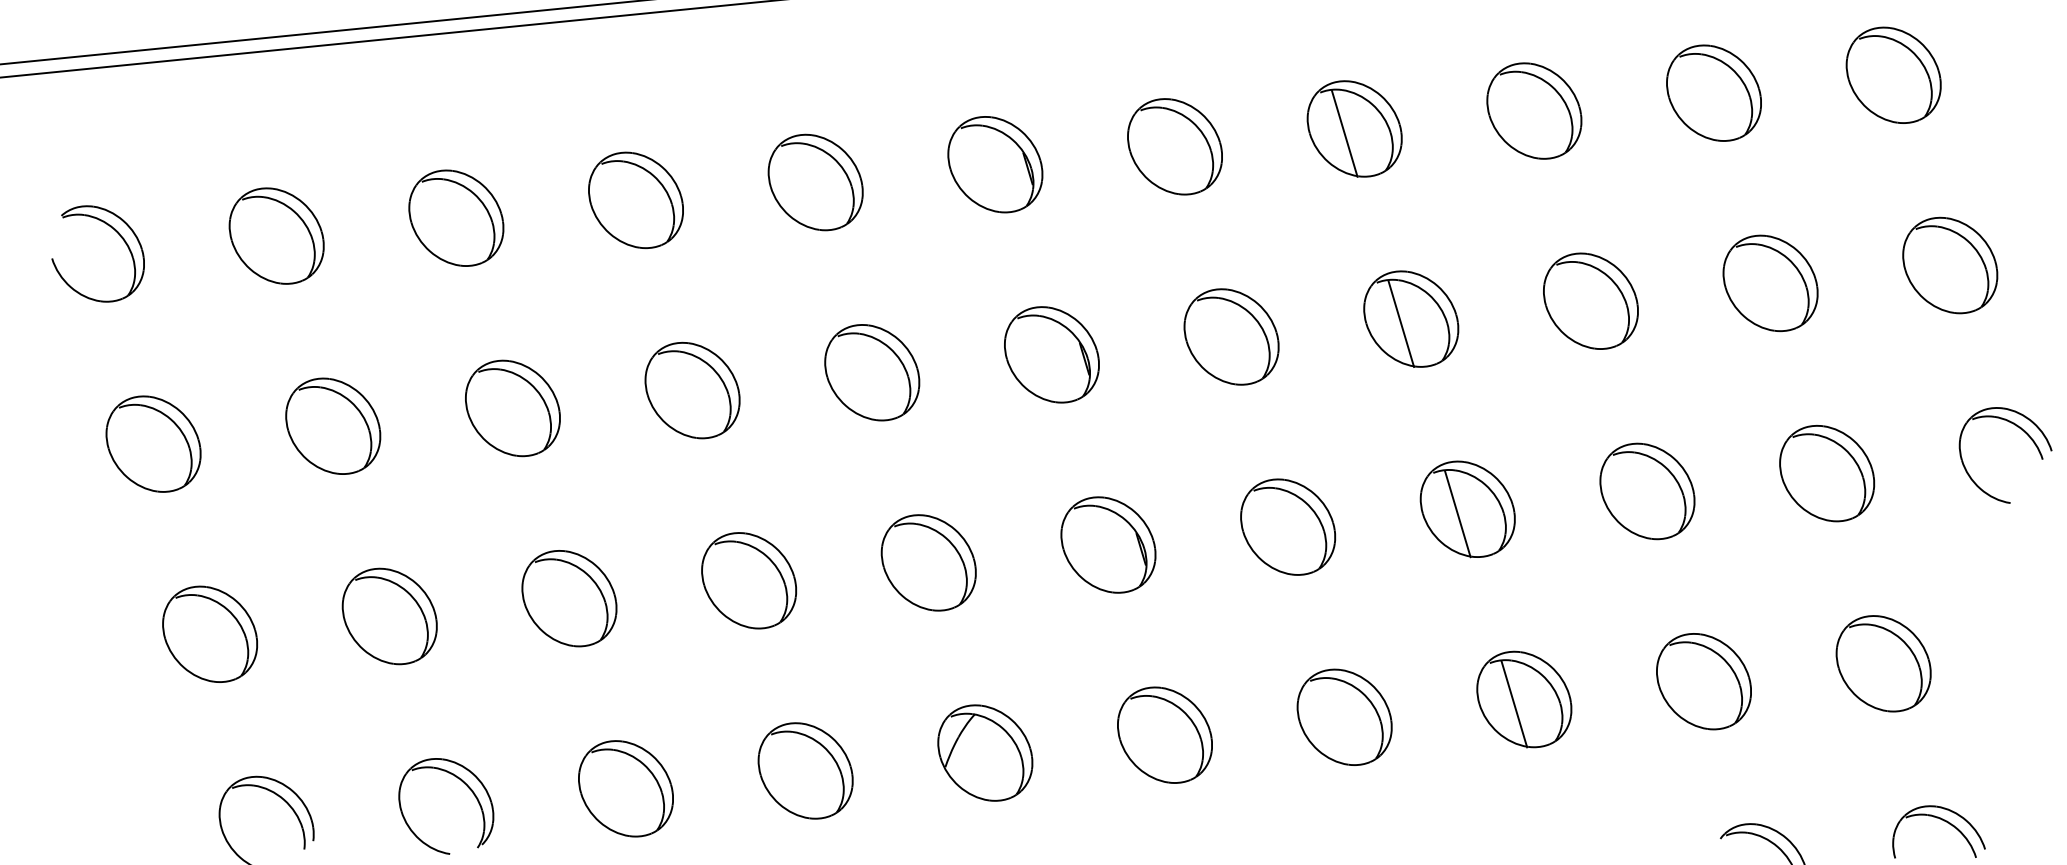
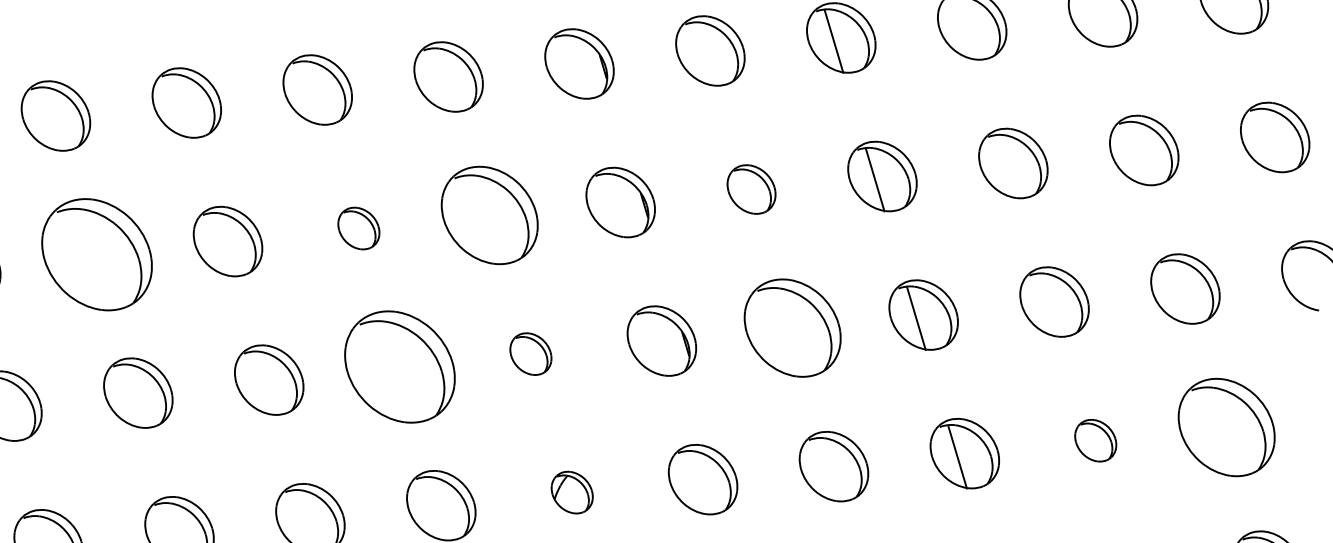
part: (1231, 336) -> (751, 189), size x0.7
part: (872, 372) -> (489, 215), size x1.4
part: (692, 390) -> (358, 228), size x0.6
part: (333, 425) -> (97, 254), size x1.6
part: (1288, 526) -> (793, 327), size x1.4
part: (928, 562) -> (530, 353), size x0.6
part: (749, 580) -> (400, 366), size x1.6
part: (1883, 663) -> (1226, 427), size x1.4
part: (1703, 681) -> (1095, 440), size x0.6
part: (985, 752) -> (572, 492), size x0.6

